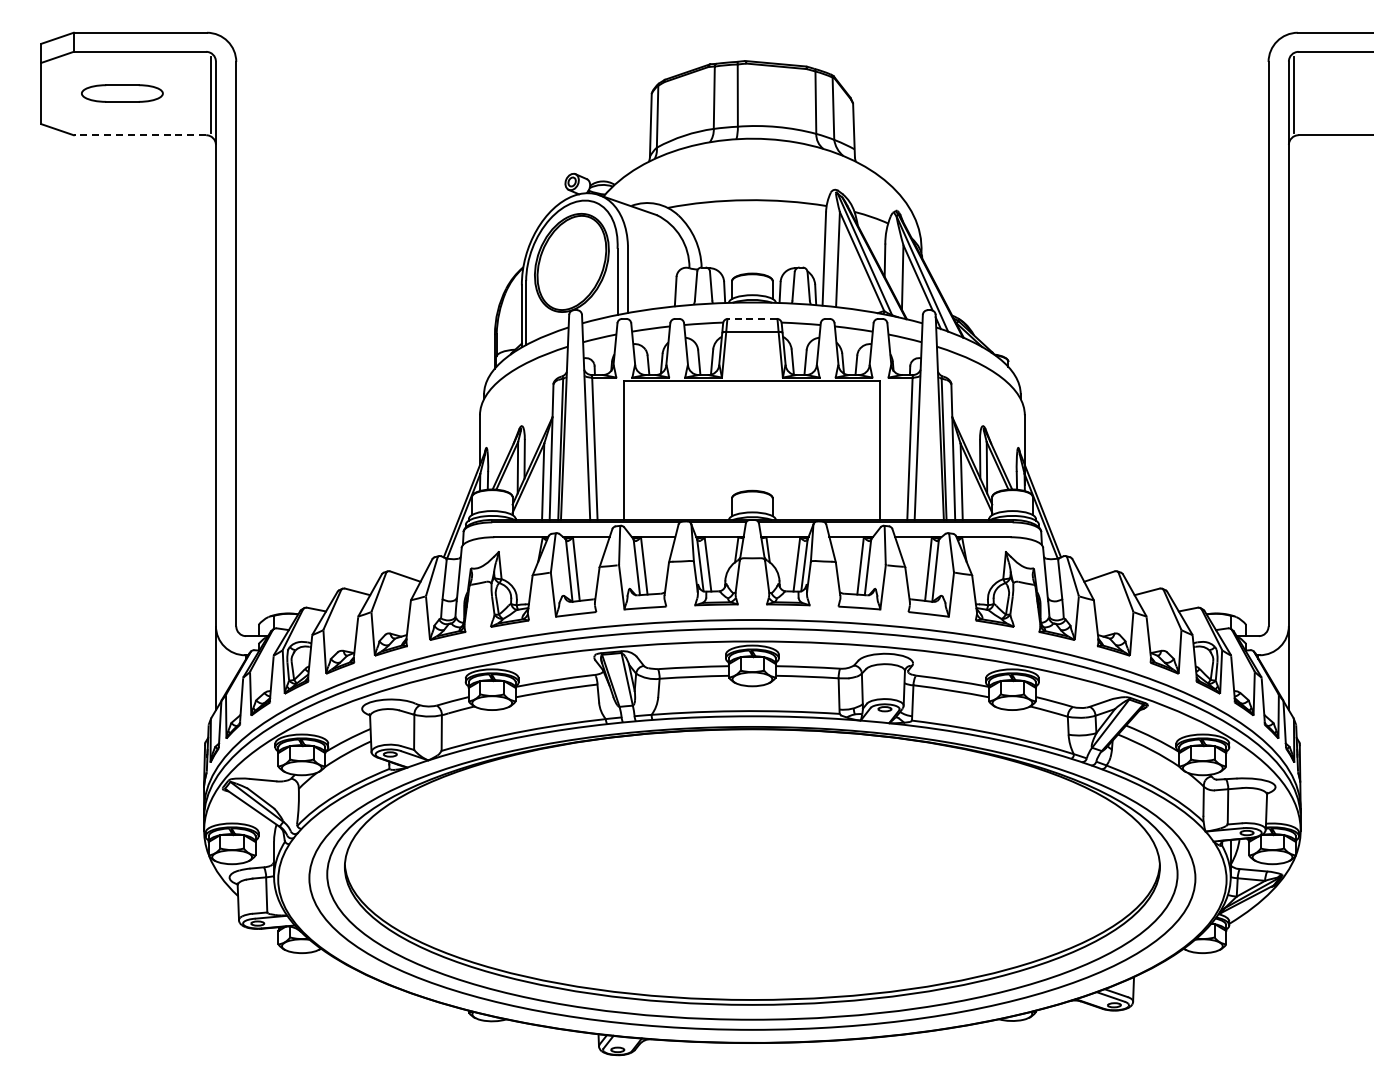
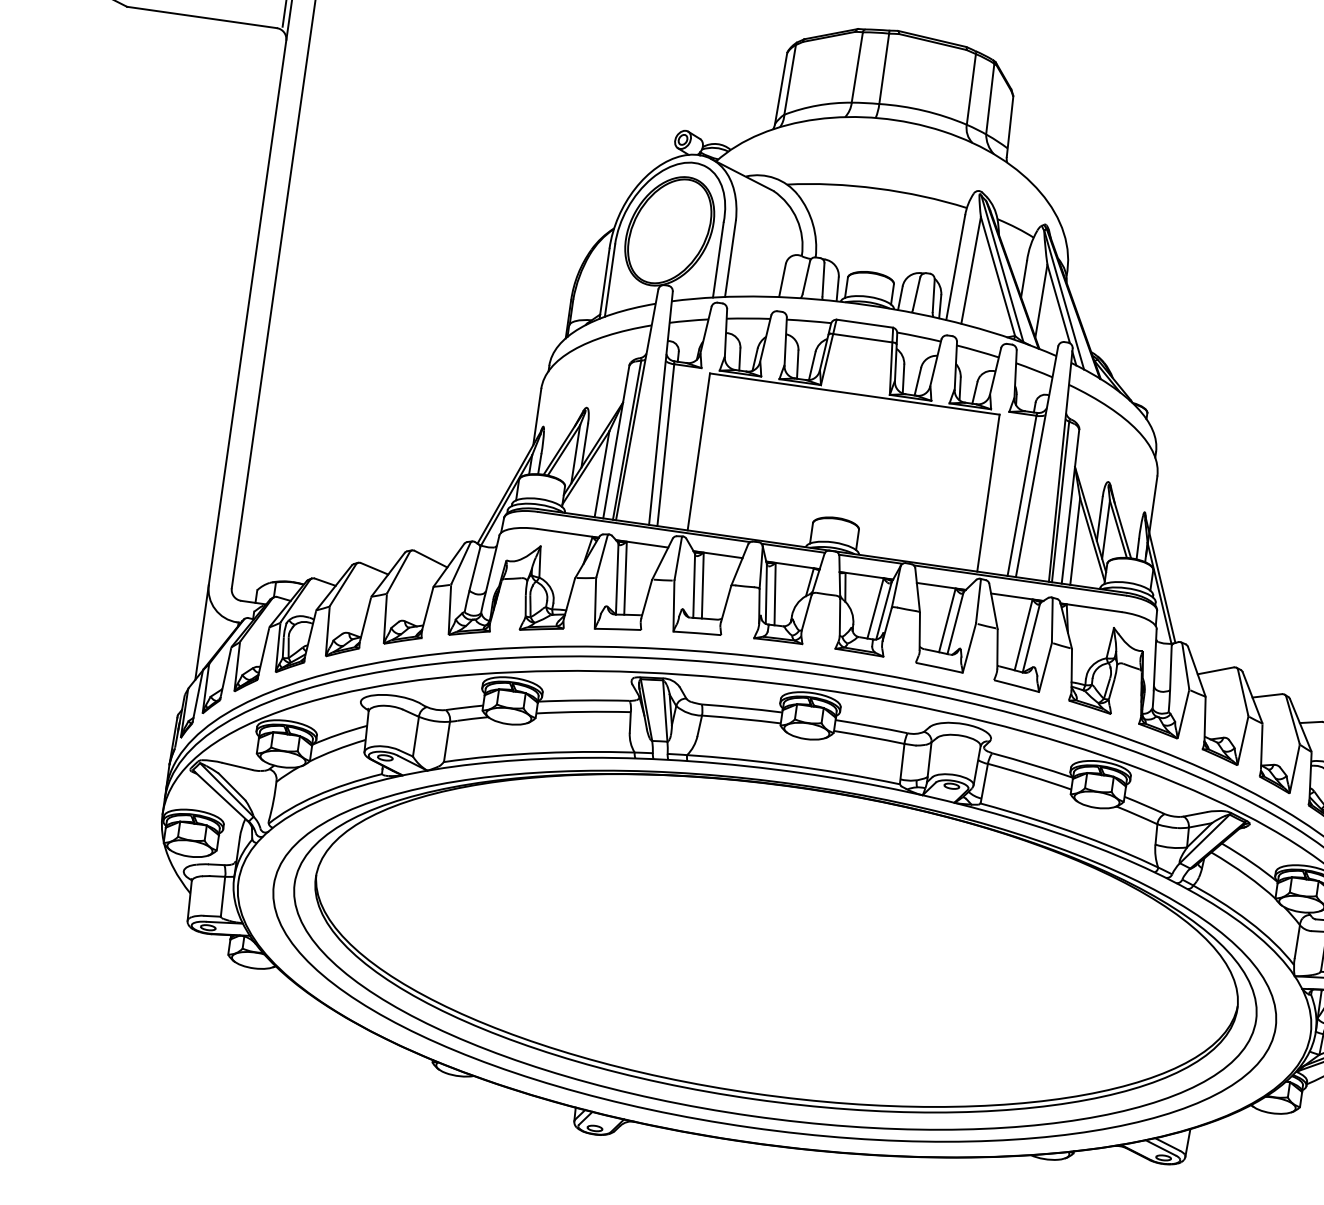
line: (139, 135) -> (201, 17), dashed -> solid
line: (752, 318) -> (864, 323), dashed -> solid

